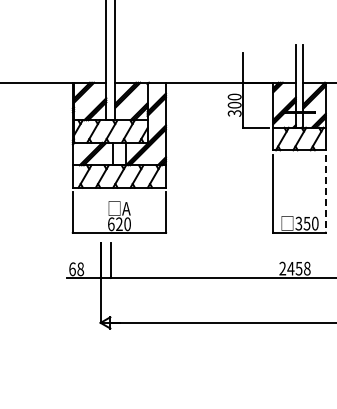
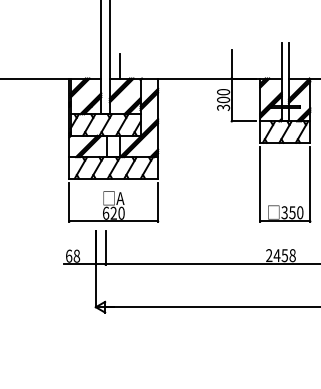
line: (126, 69) -> (120, 65), added
line: (325, 194) -> (310, 184), dashed -> solid

